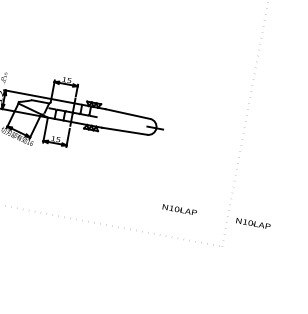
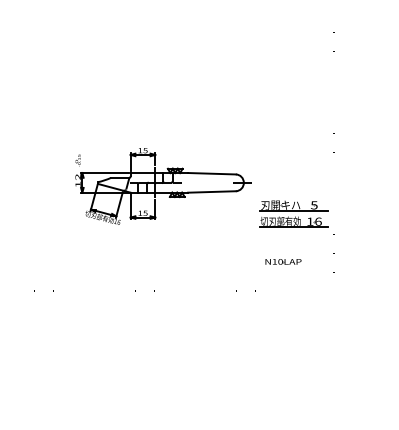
part: (197, 165) -> (293, 213), added
part: (253, 223) -> (361, 261), removed

